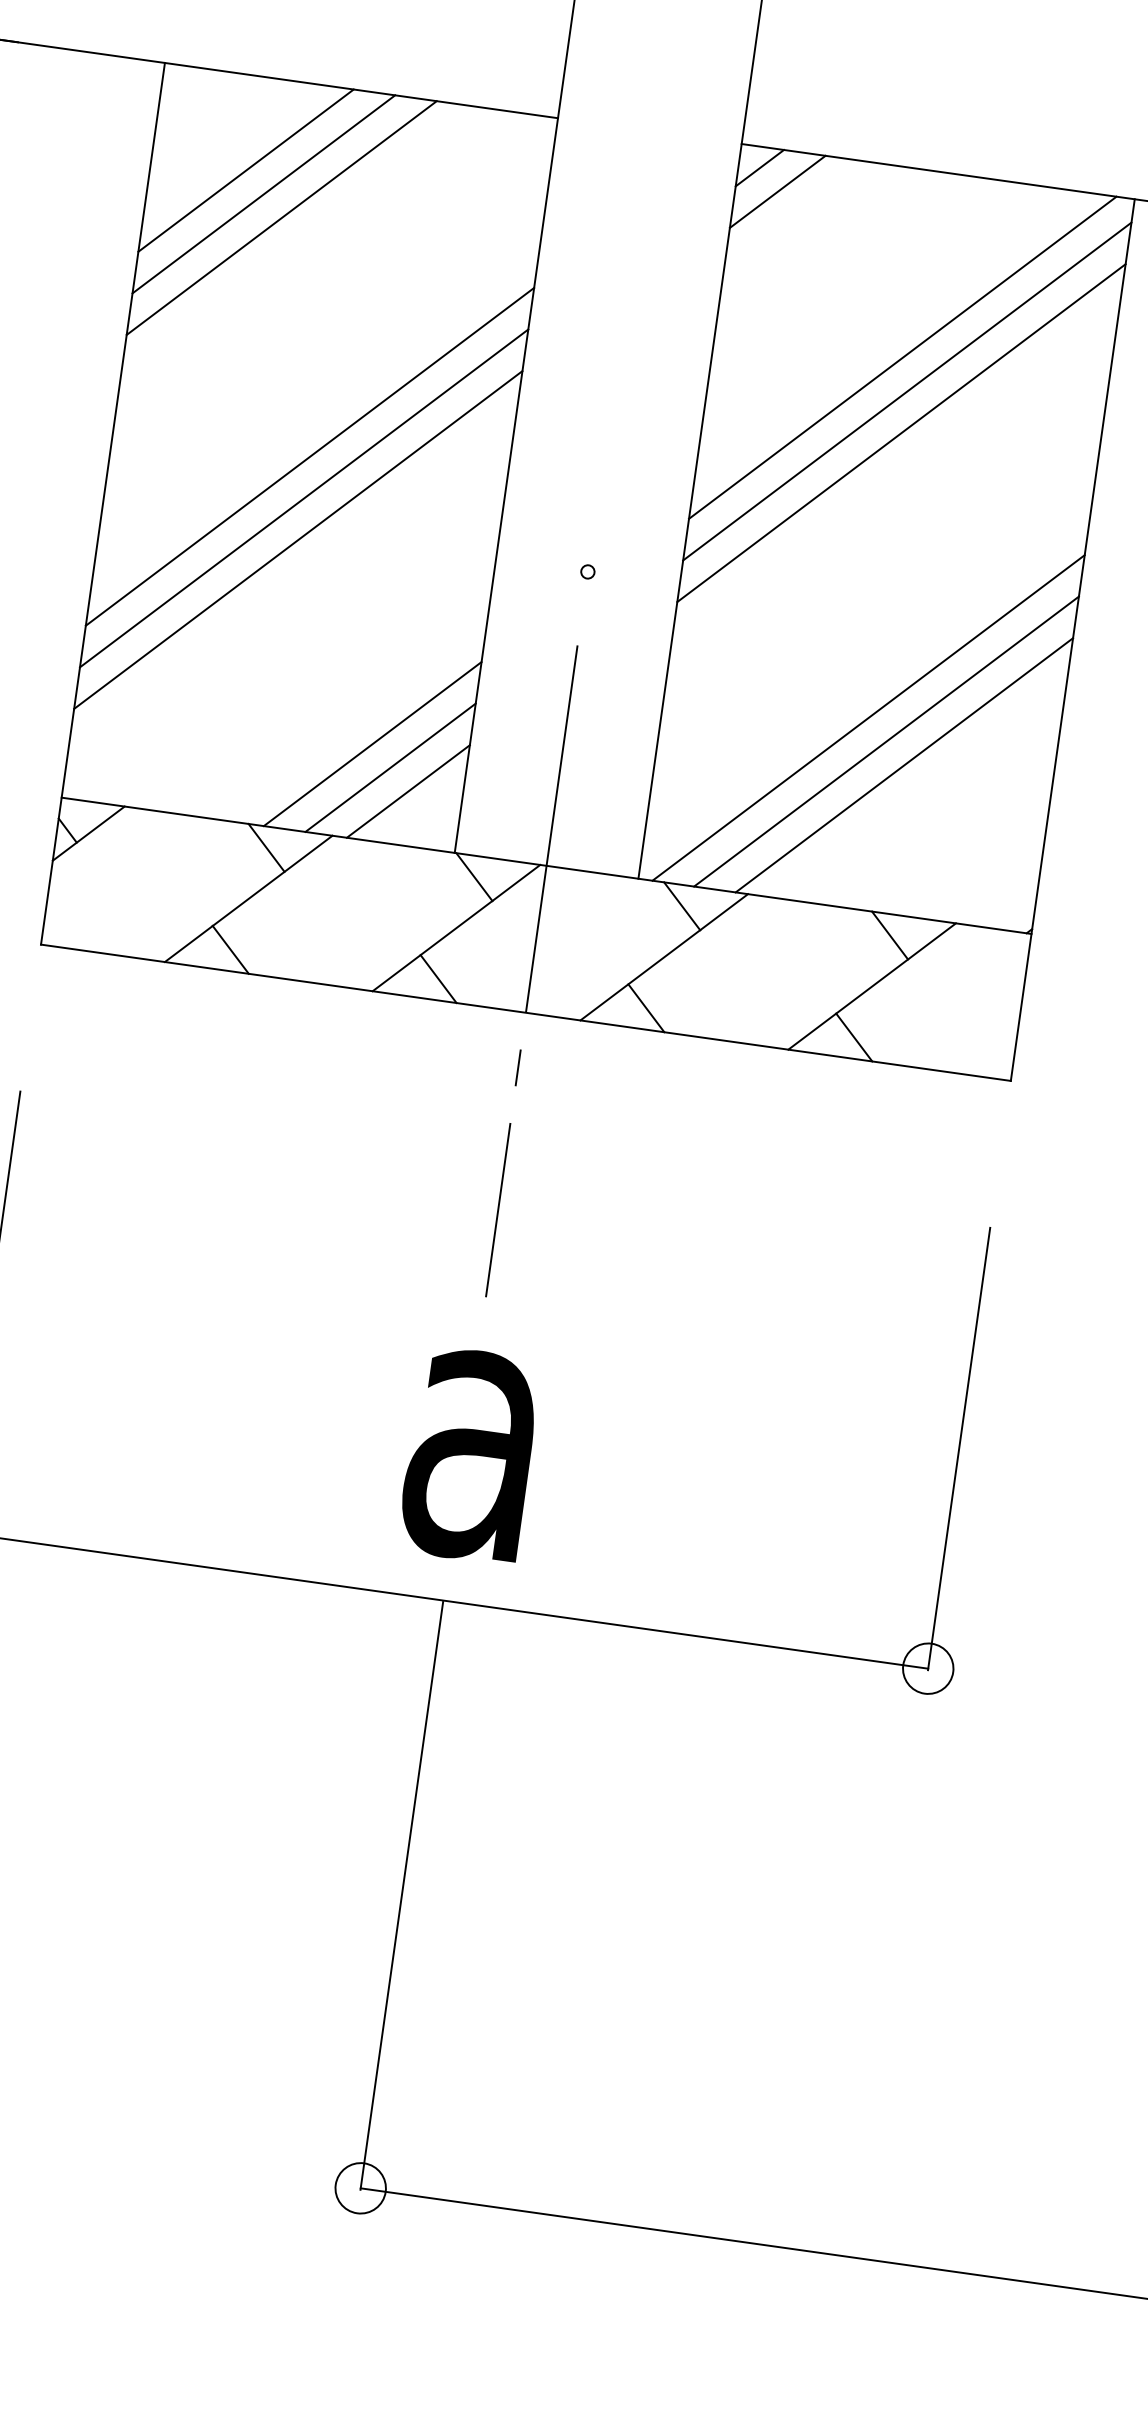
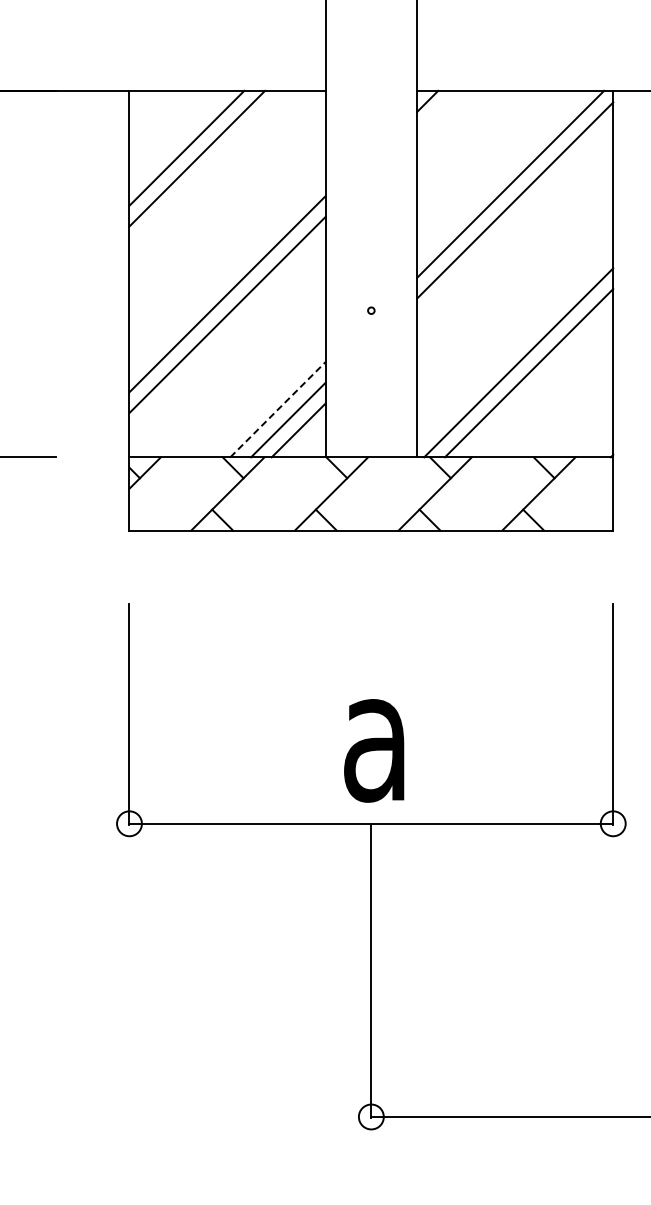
line: (246, 169) -> (176, 137), removed
line: (778, 191) -> (438, 111), removed
line: (901, 433) -> (515, 221), removed
line: (309, 456) -> (227, 273), removed
line: (373, 743) -> (278, 409), solid -> dashed
line: (904, 765) -> (539, 383), removed
line: (532, 970) -> (371, 509), removed

